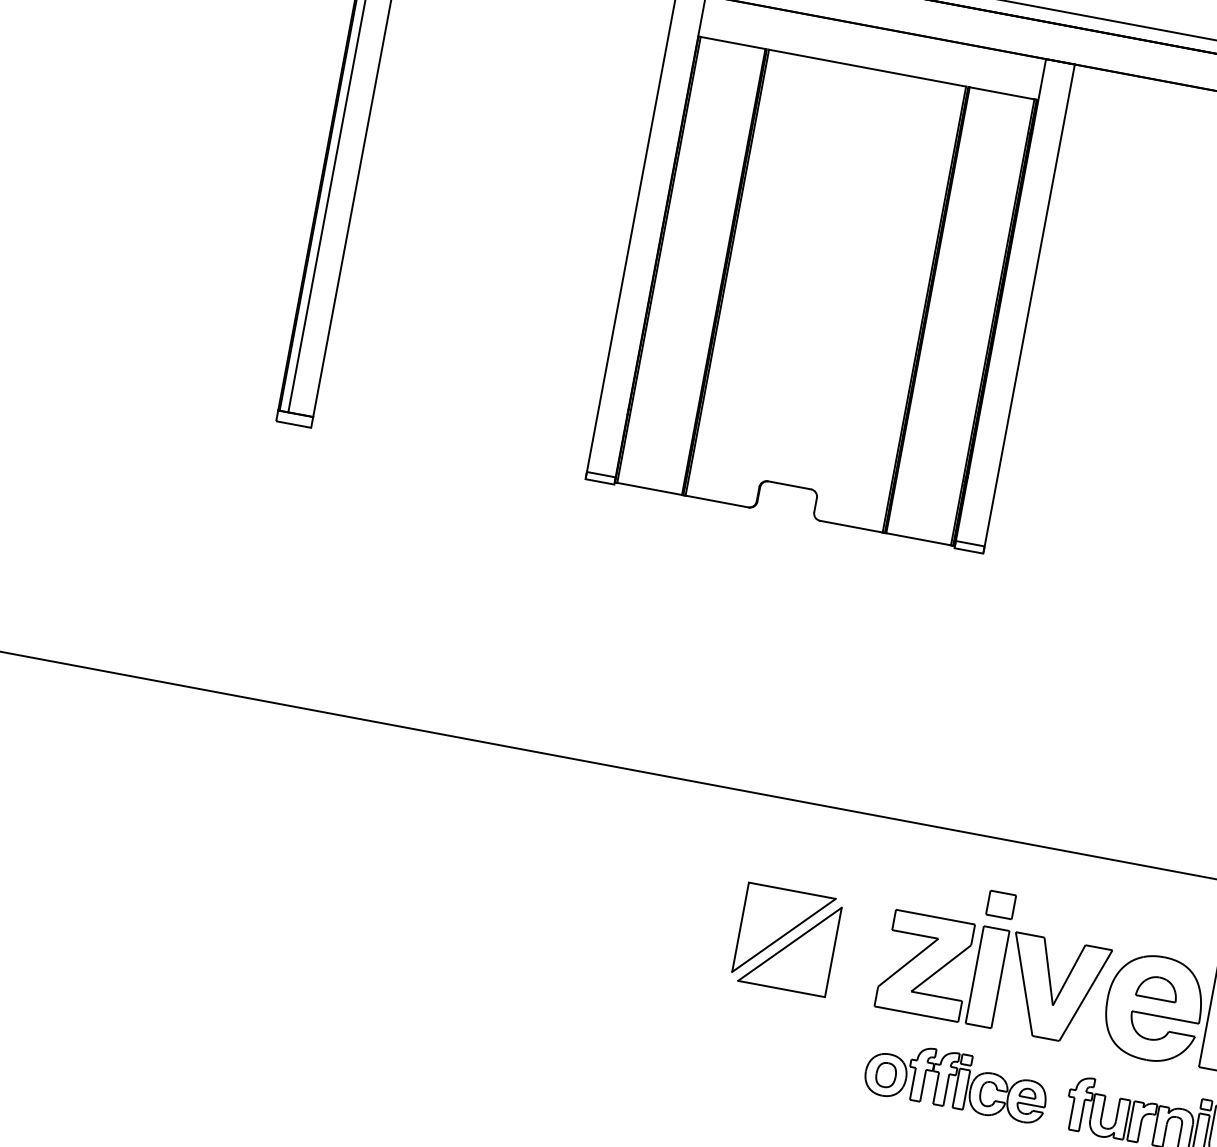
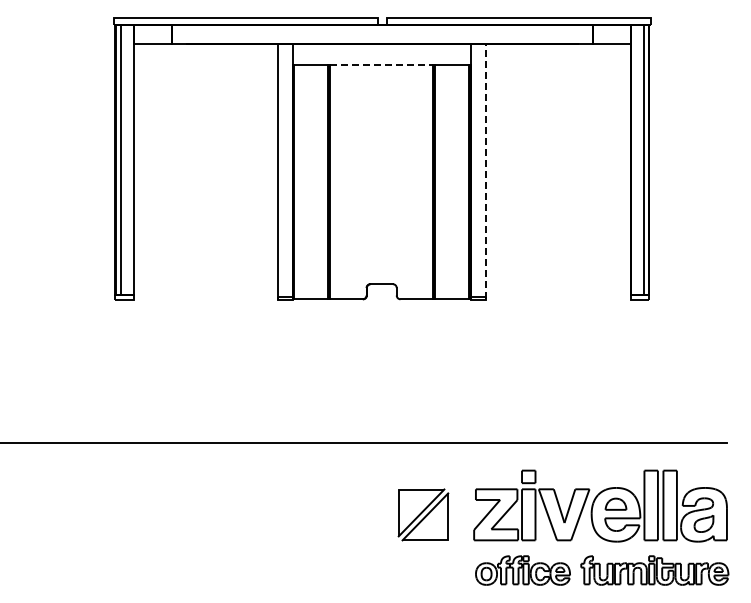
line: (867, 68) -> (381, 65), solid -> dashed
line: (1029, 307) -> (486, 171), solid -> dashed

